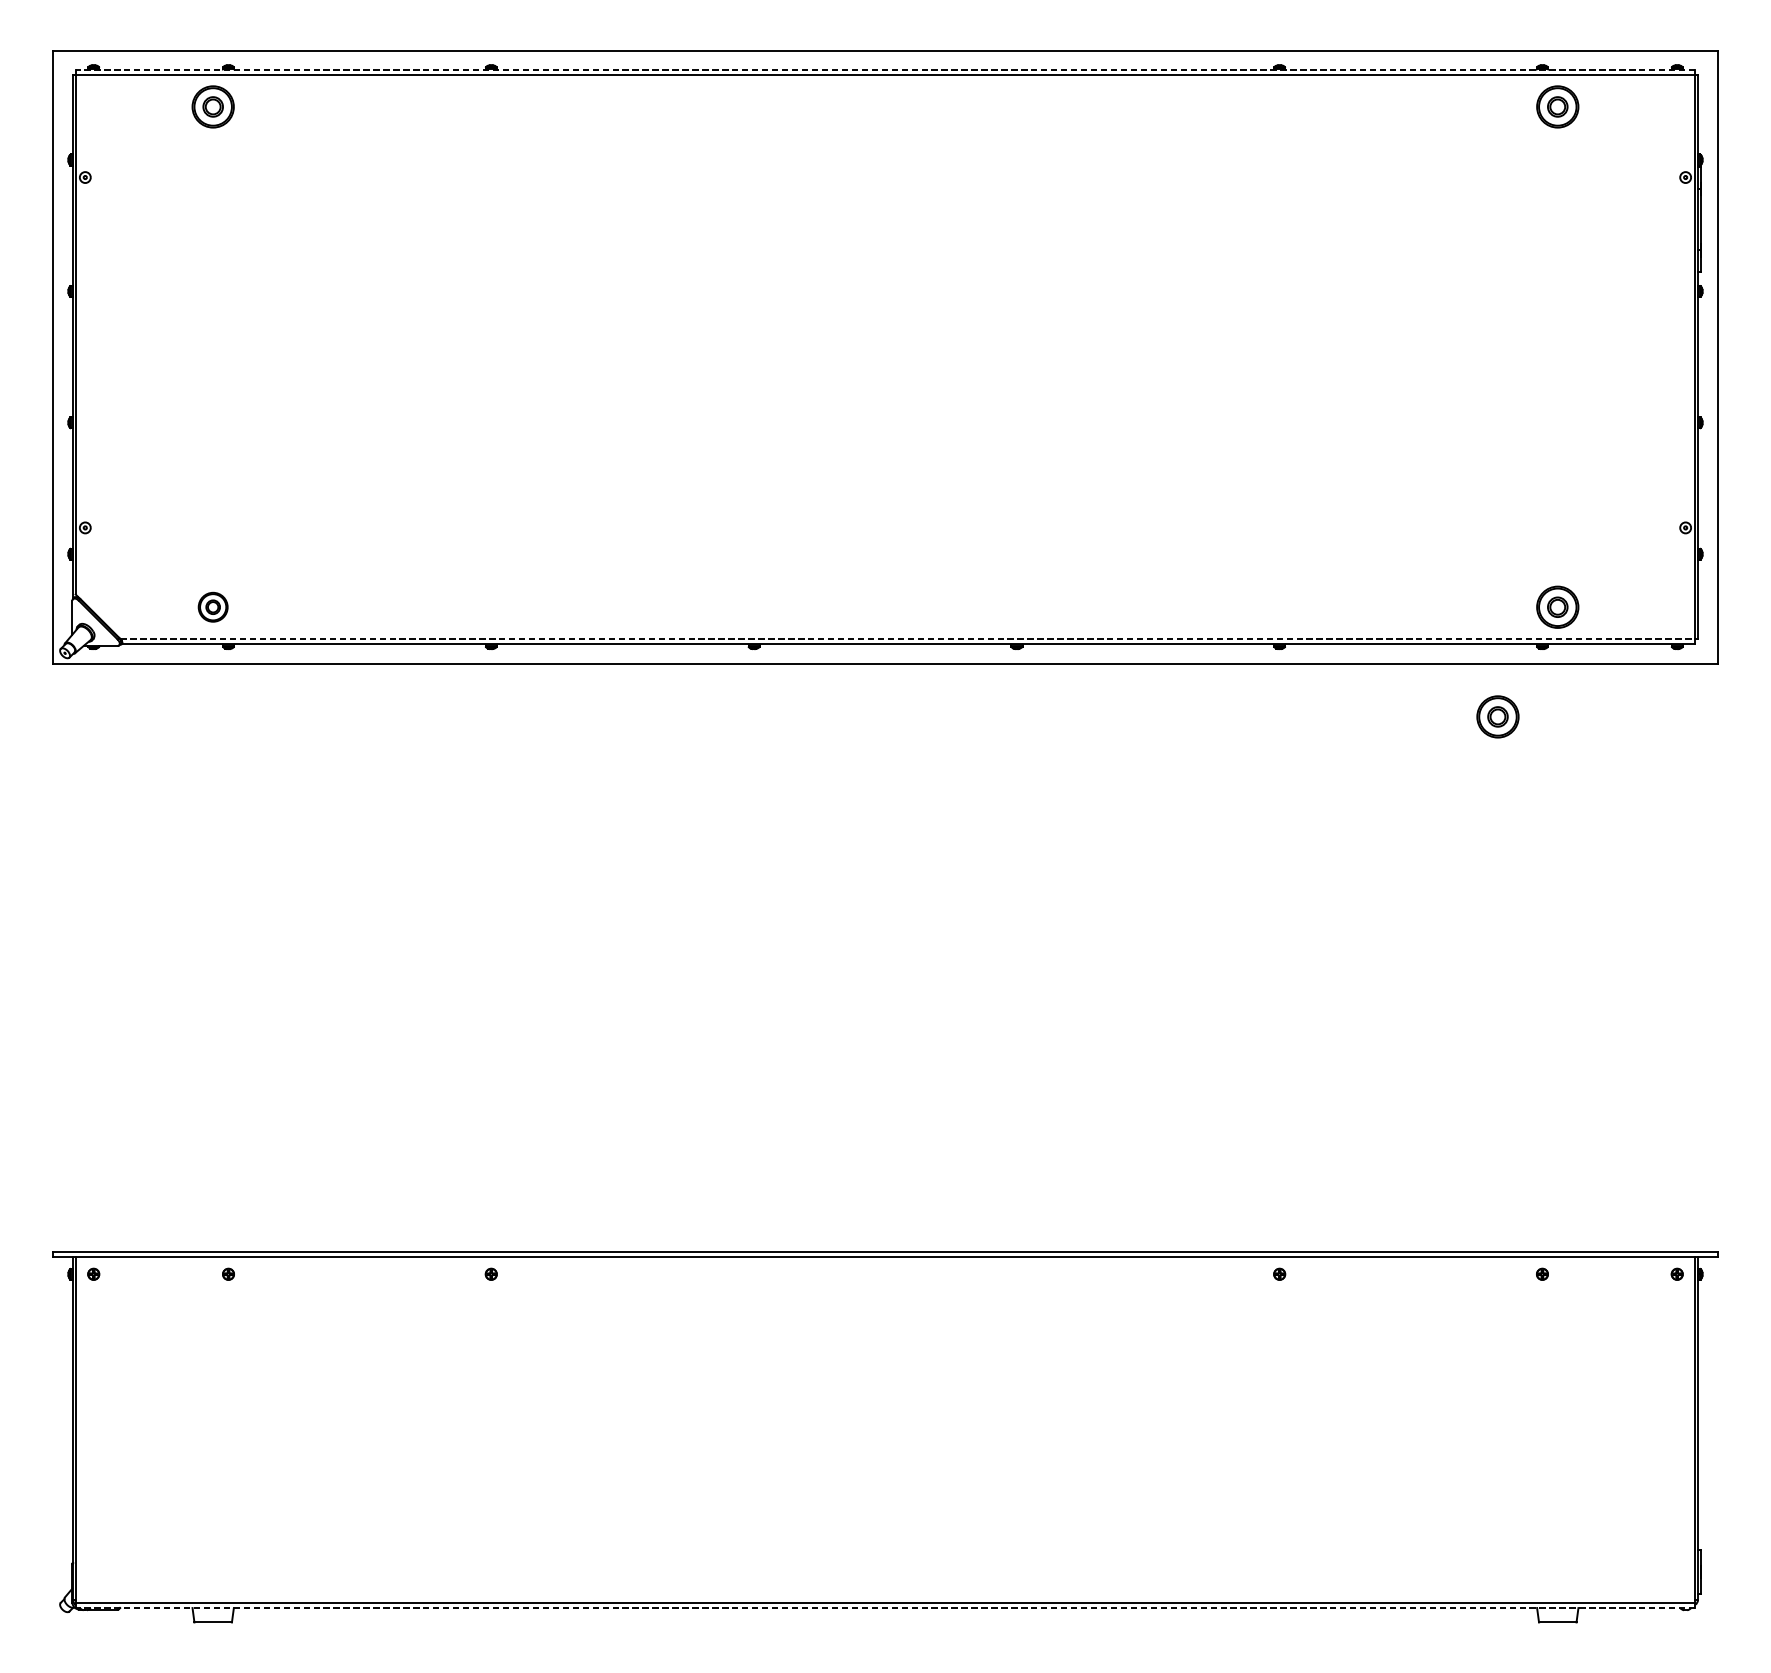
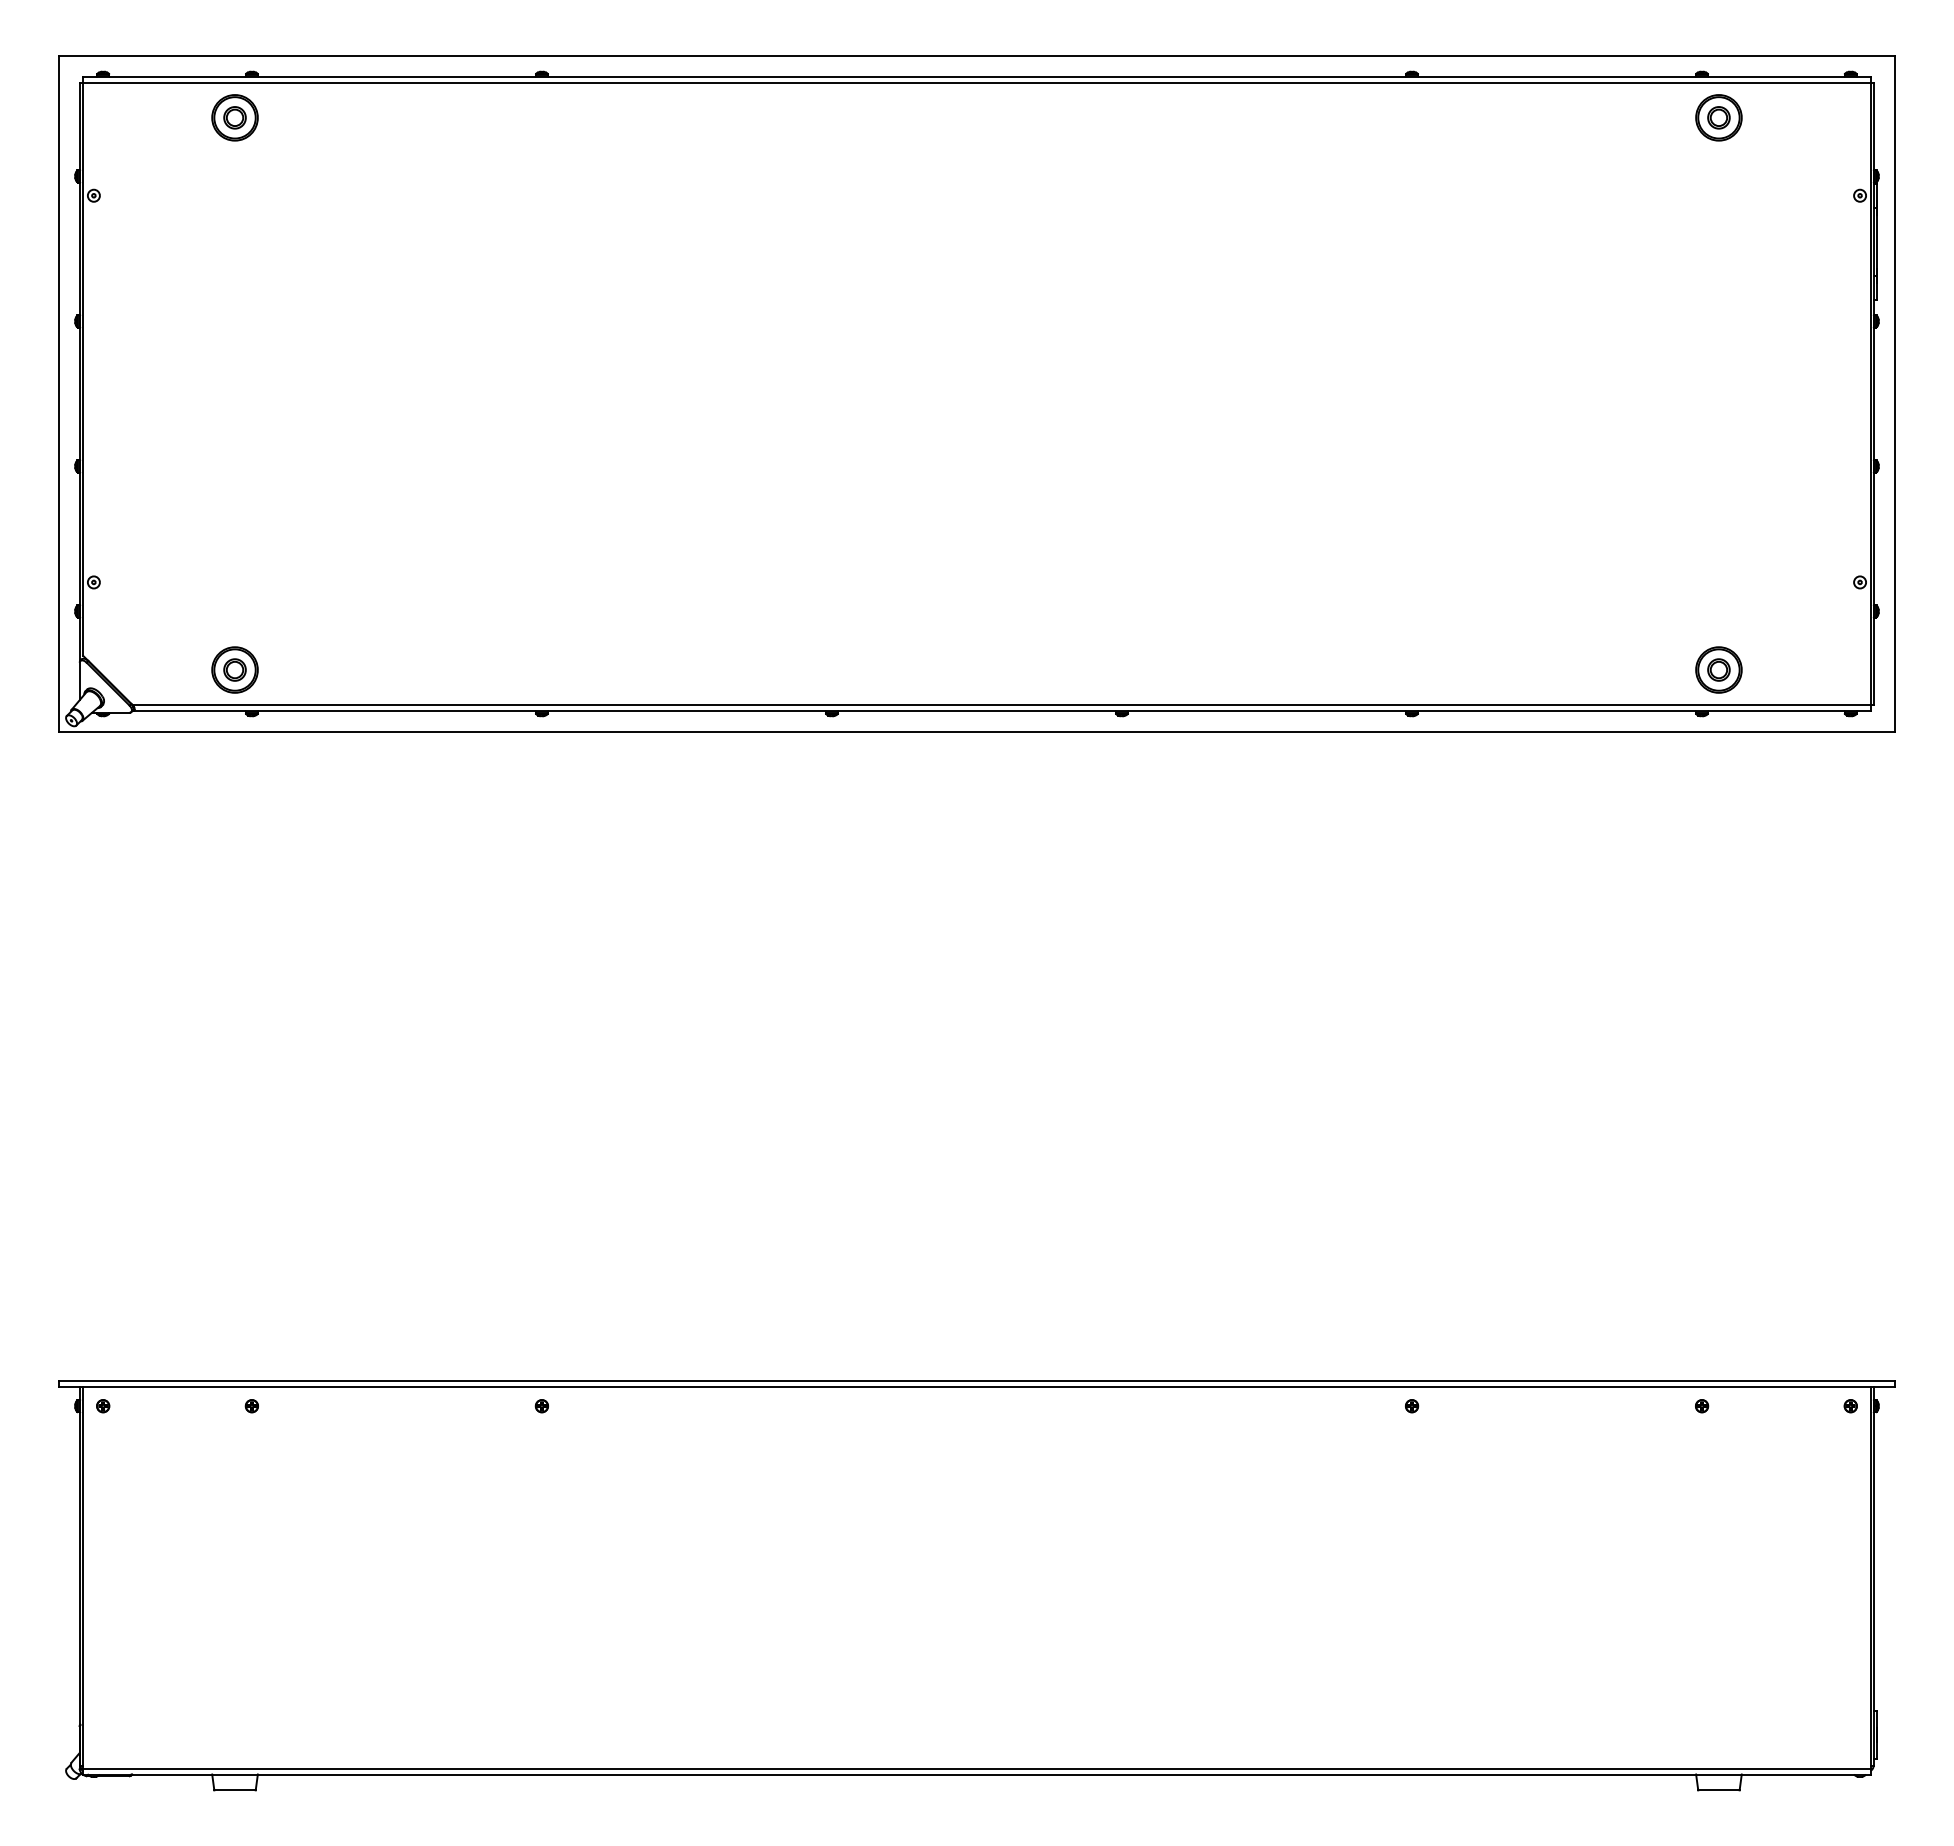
line: (885, 69) -> (976, 76), dashed -> solid
part: (212, 606) -> (234, 669), size x1.43
line: (908, 639) -> (1002, 705), dashed -> solid
part: (1497, 716) -> (1652, 790), removed
line: (885, 1608) -> (976, 1774), dashed -> solid

